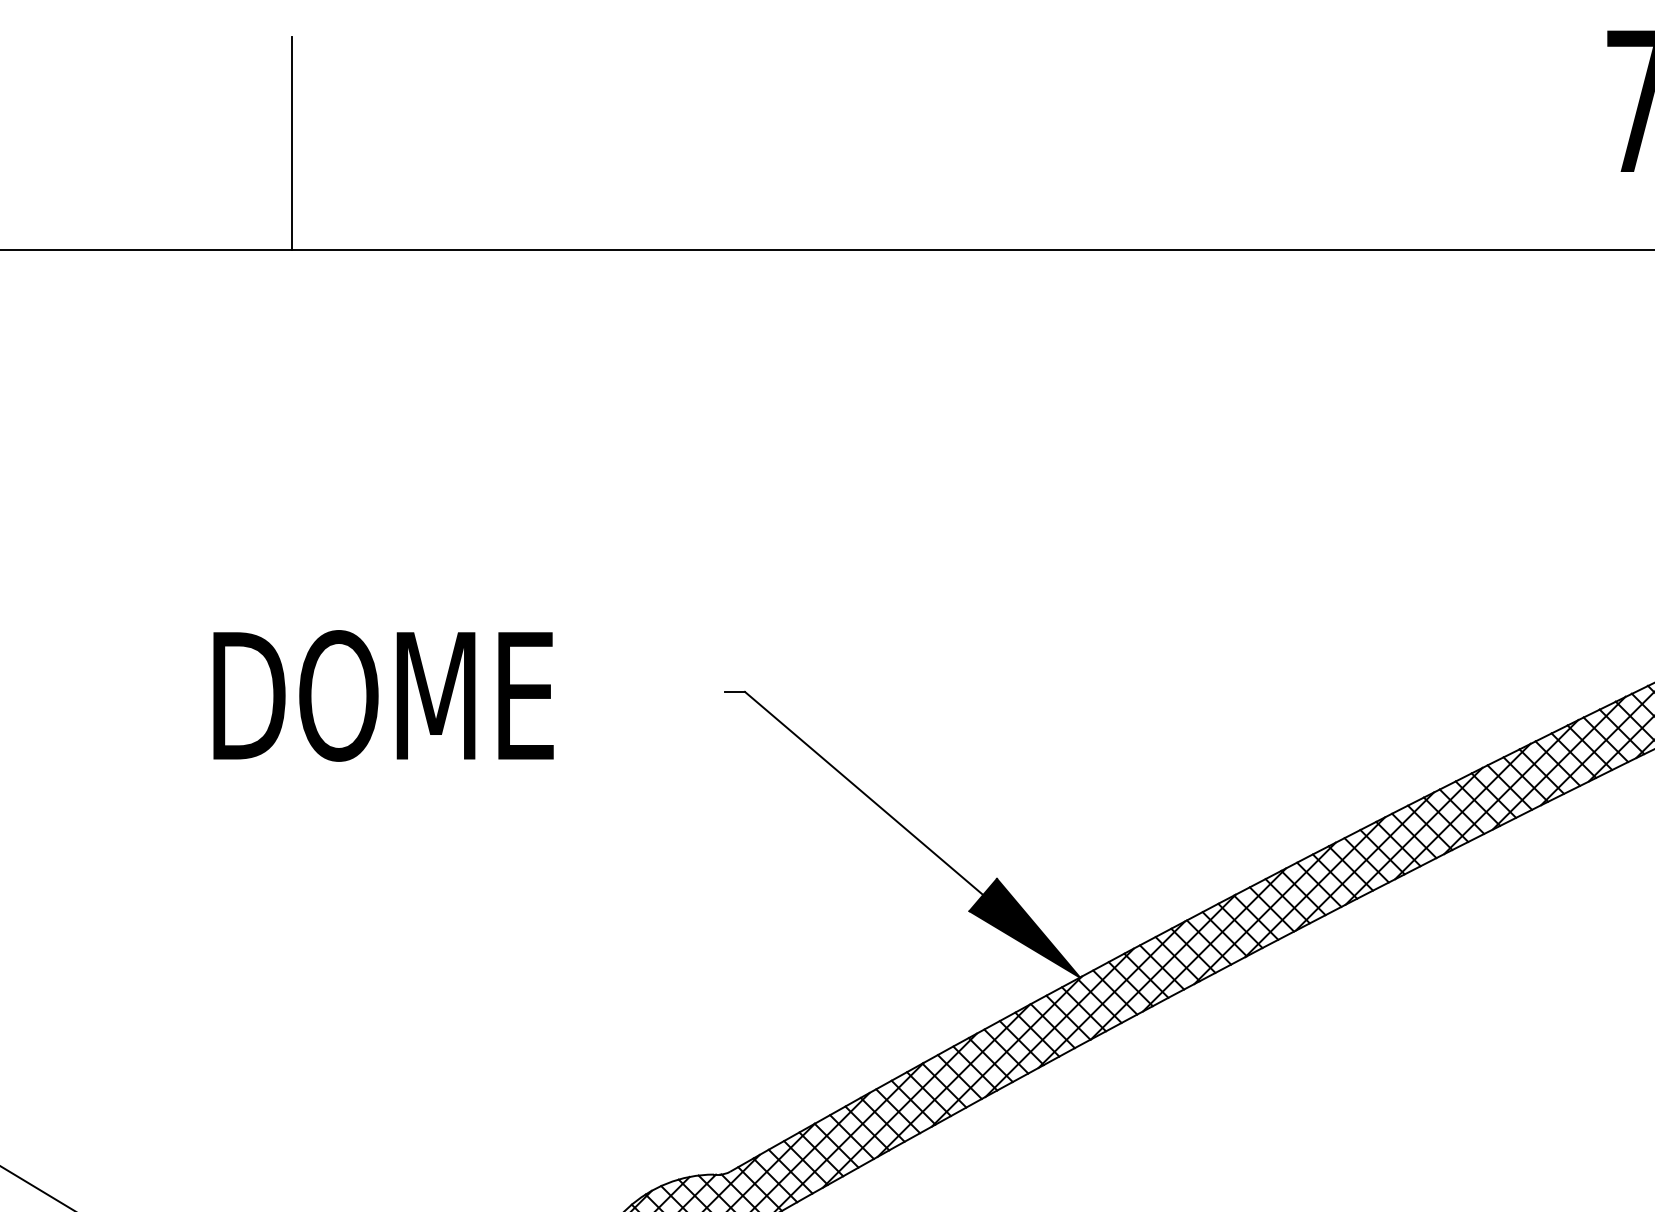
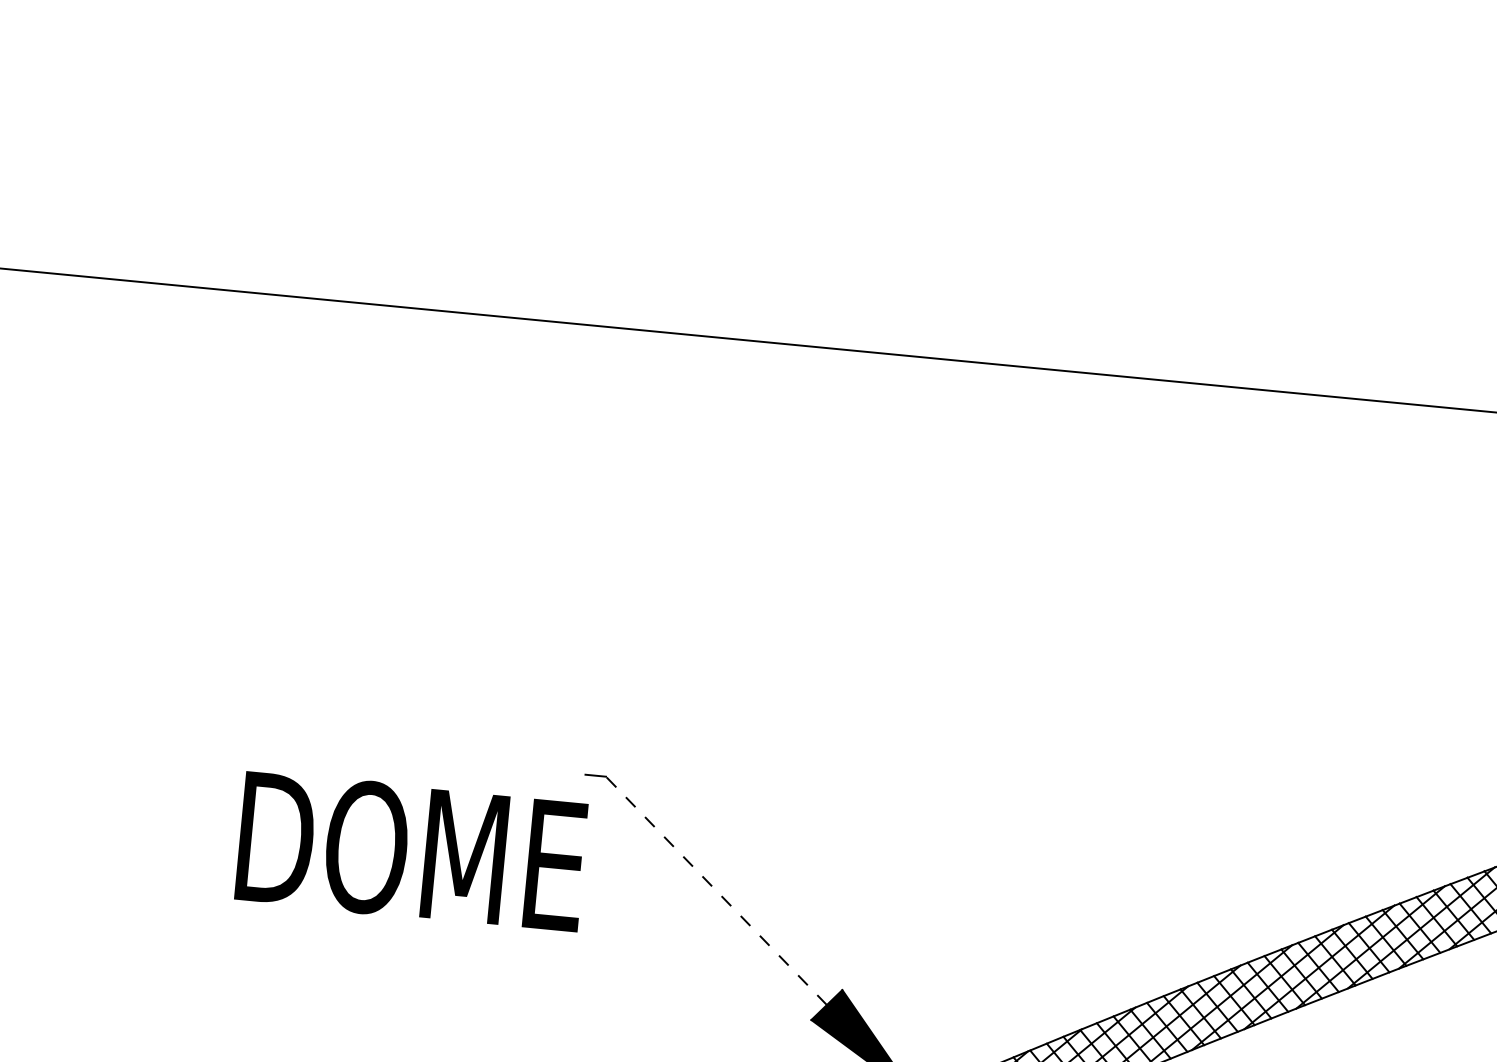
line: (291, 143) -> (201, 178), removed
text: (383, 695) -> (411, 851), moved
line: (864, 793) -> (716, 890), solid -> dashed

